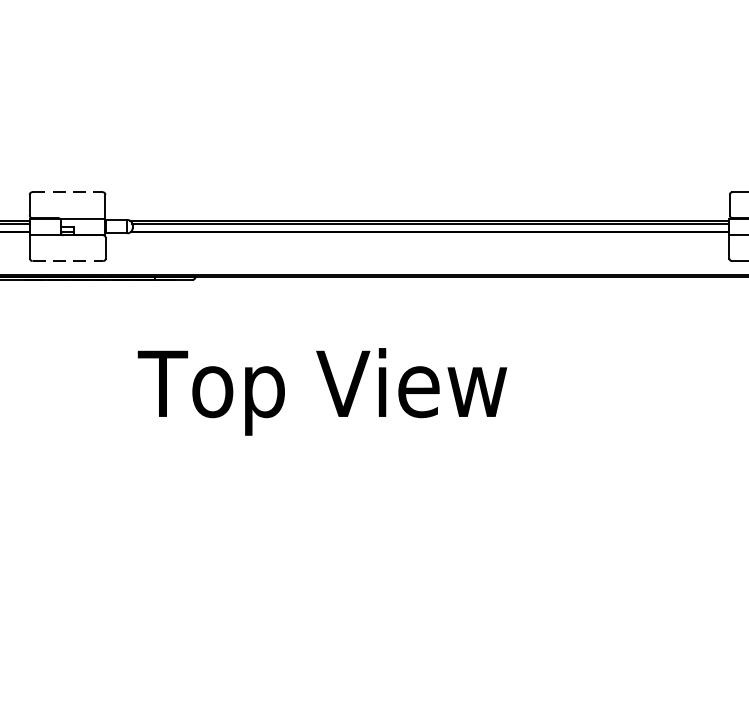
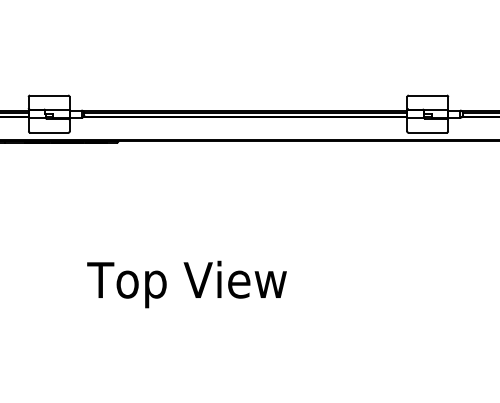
line: (68, 192) -> (49, 95), dashed -> solid
line: (68, 260) -> (49, 132), dashed -> solid
text: (321, 391) -> (186, 284), moved

